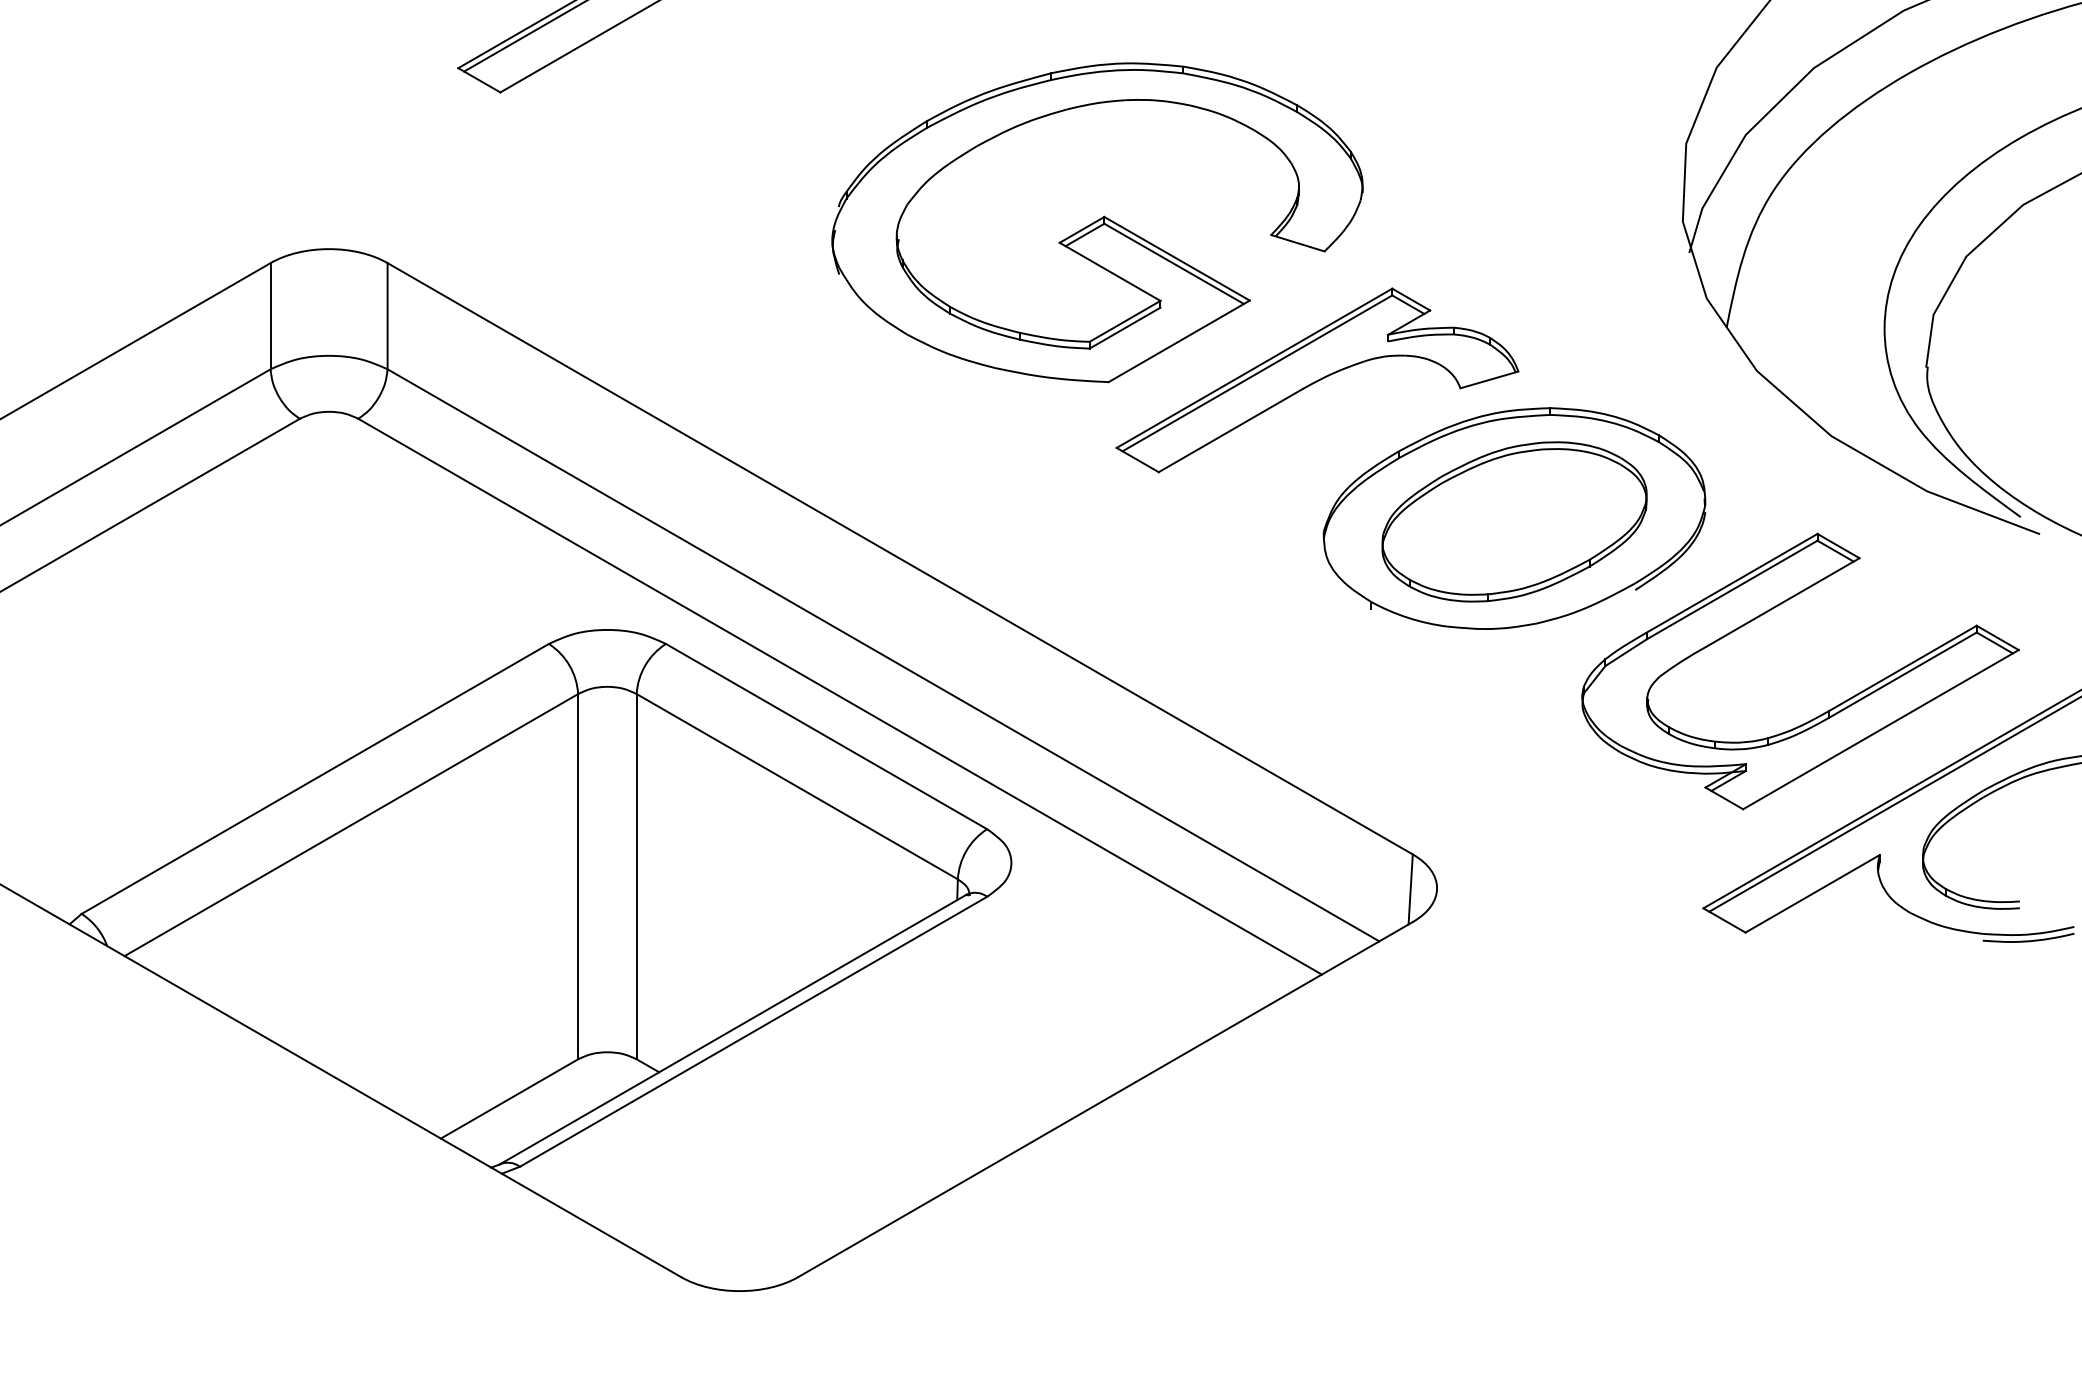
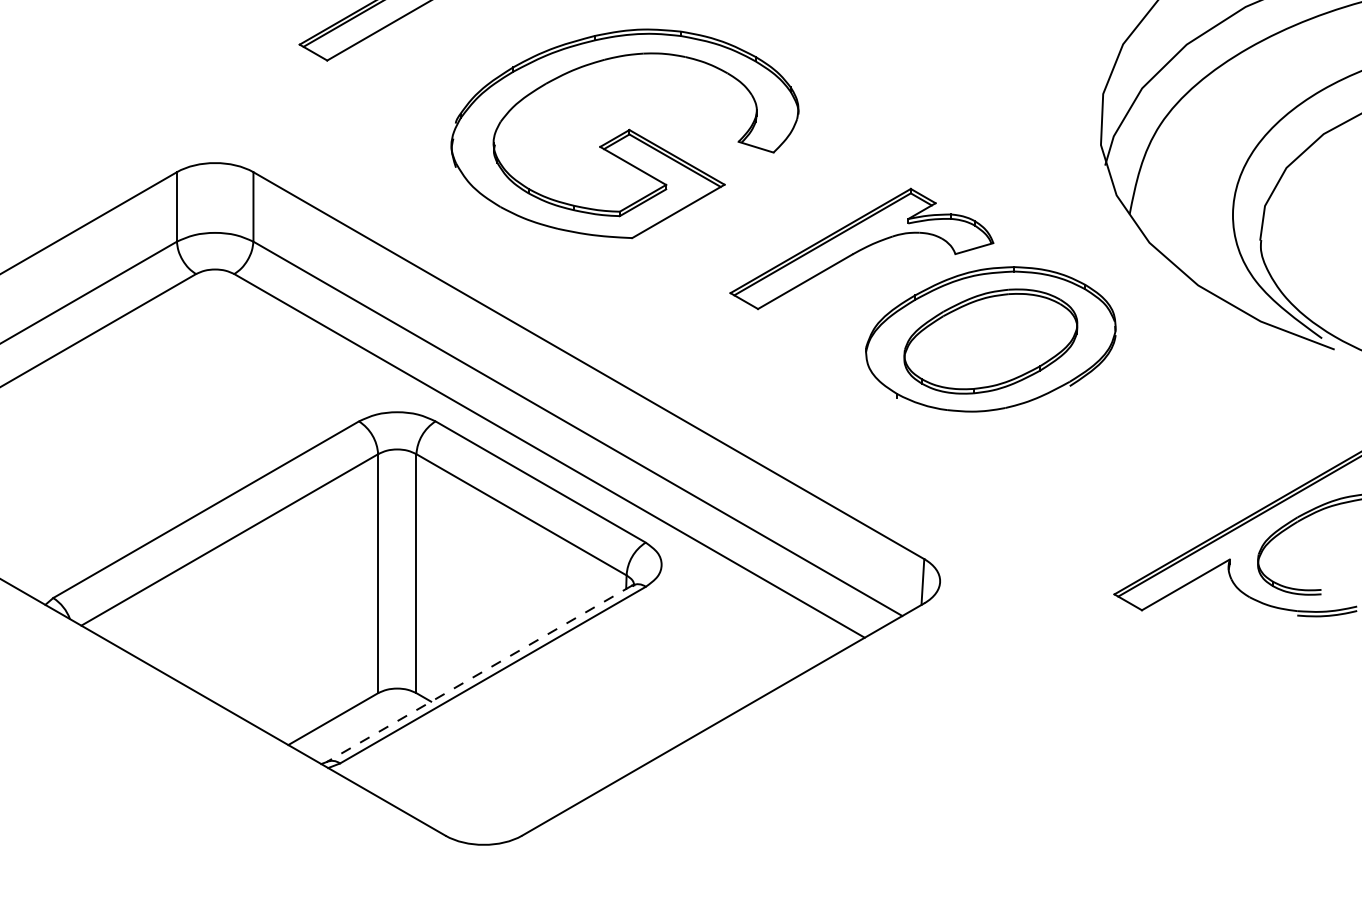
part: (1096, 222) -> (624, 133), moved
part: (1827, 709) -> (1195, 464), removed
line: (733, 1029) -> (479, 673), solid -> dashed

